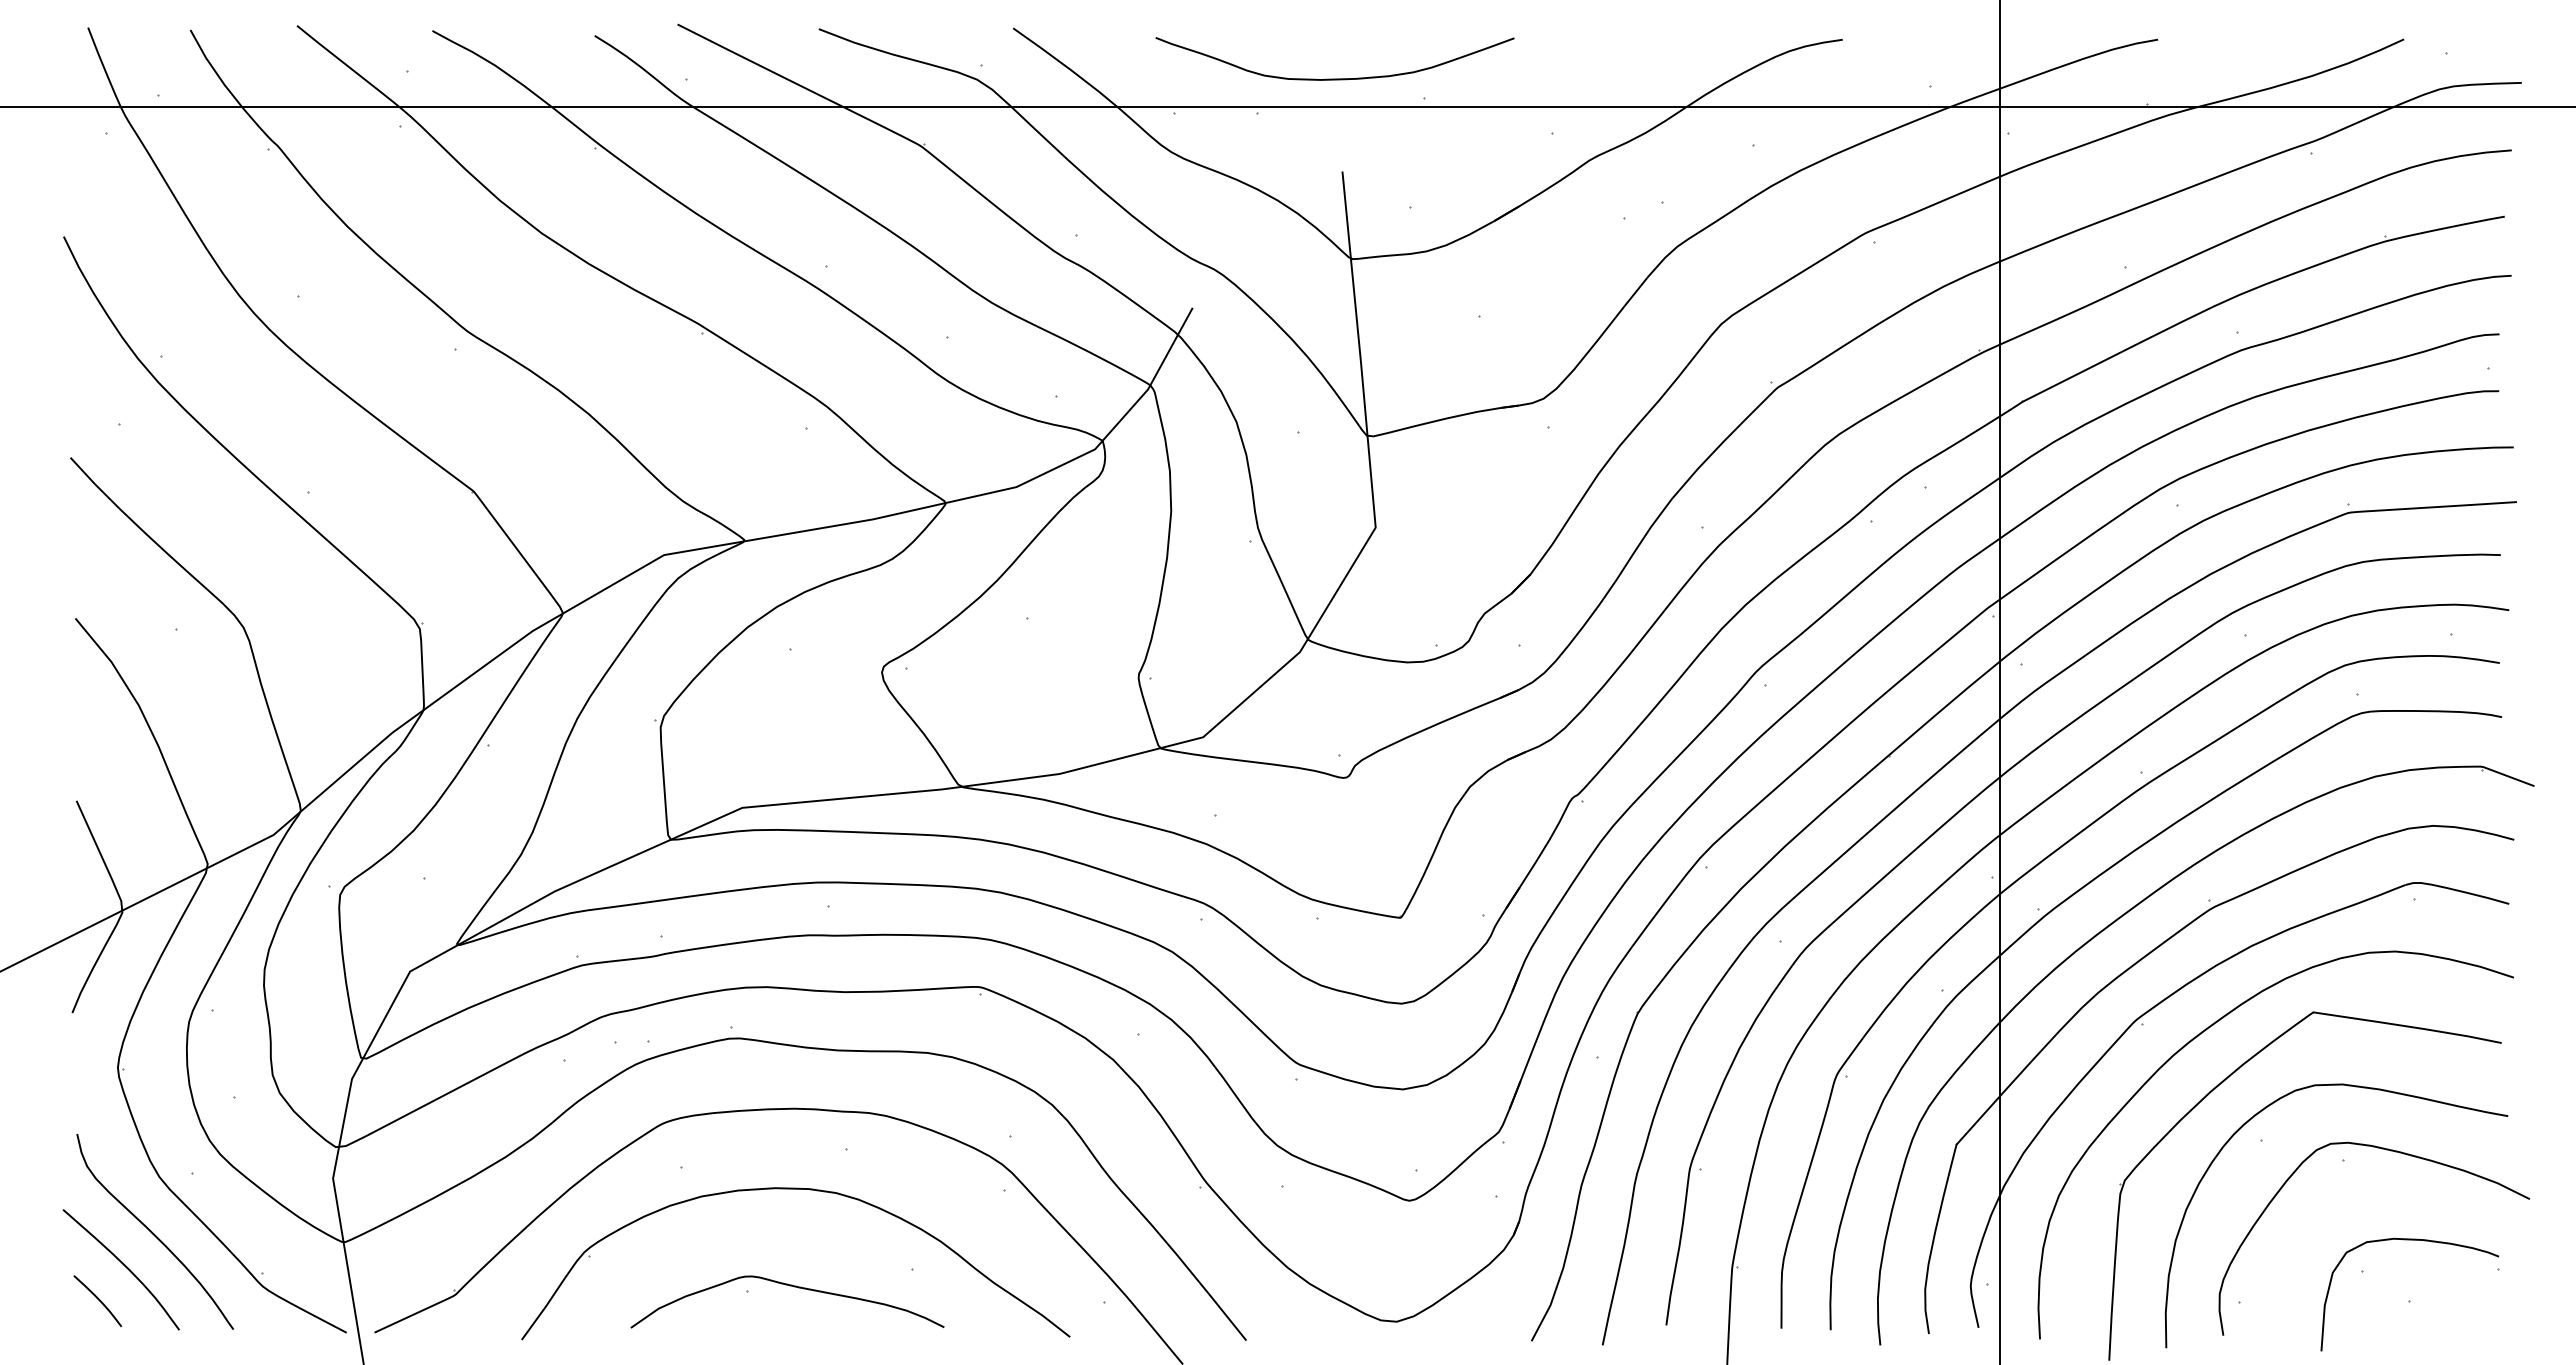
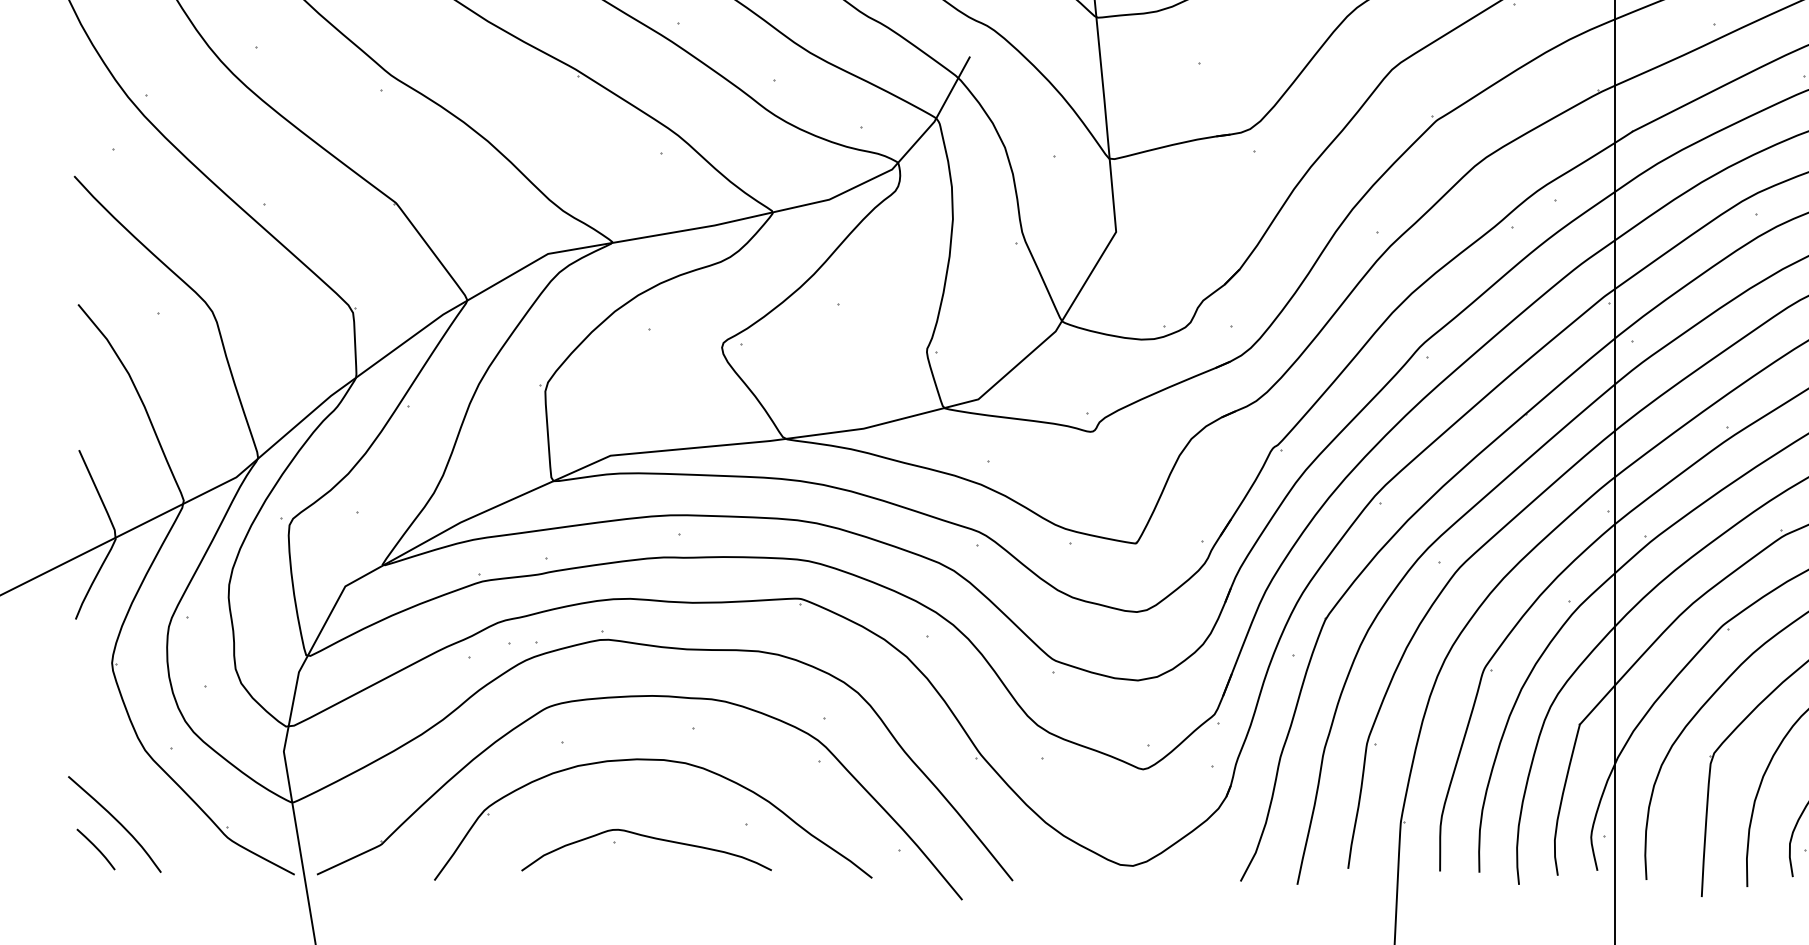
curve: (153, 1232) -> (140, 794), removed

